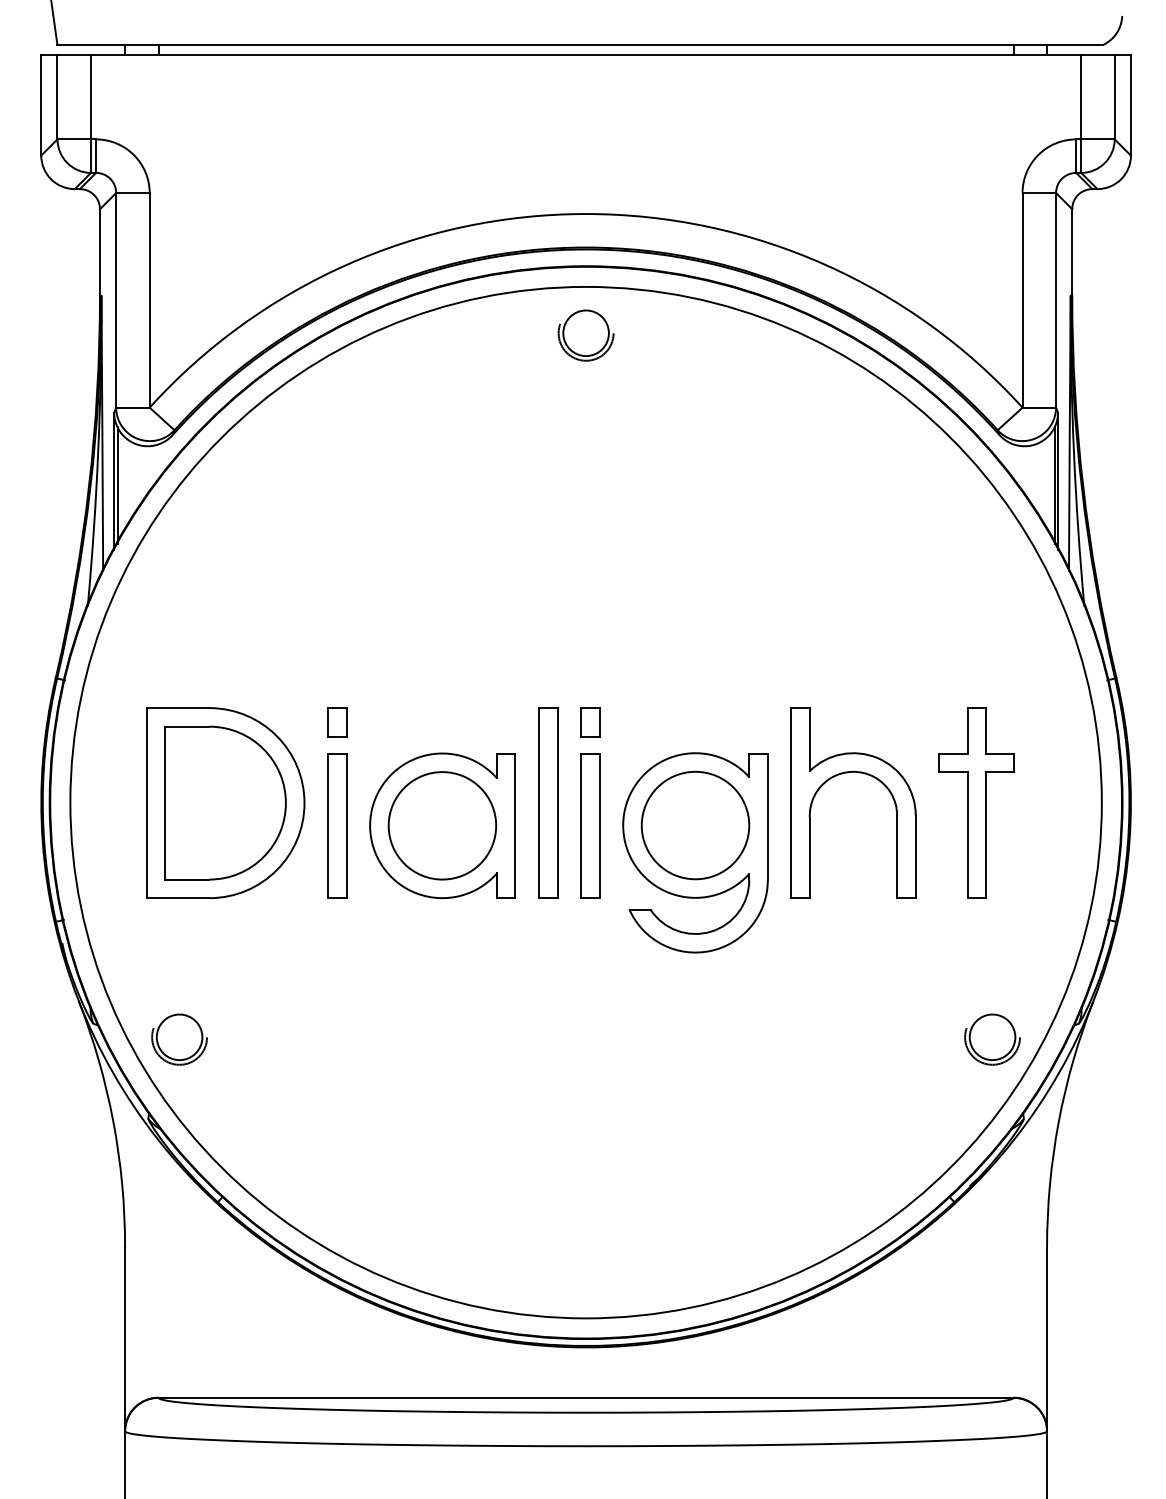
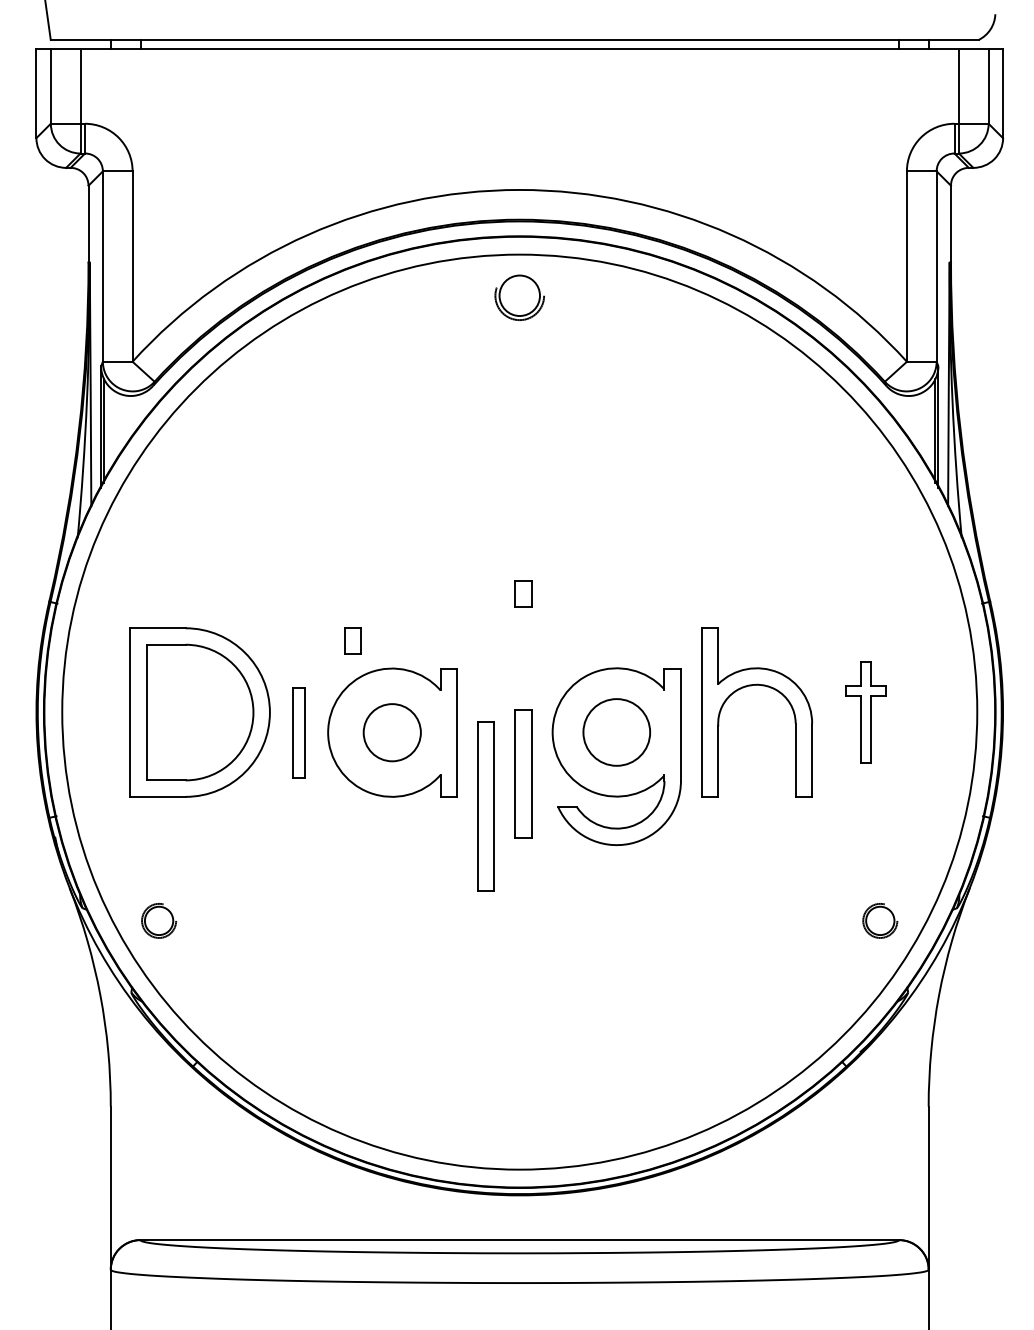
part: (337, 722) -> (353, 641), moved
part: (590, 722) -> (523, 594), moved
part: (548, 802) -> (486, 806), moved
part: (976, 802) -> (866, 712), size x0.6
part: (337, 825) -> (299, 732), size x0.7
circle: (442, 825) -> (392, 732), size x0.6
part: (590, 825) -> (523, 773), moved
circle: (695, 825) -> (616, 732), size x0.7
part: (179, 1039) -> (159, 922), size x0.7
part: (992, 1039) -> (880, 922), size x0.7

